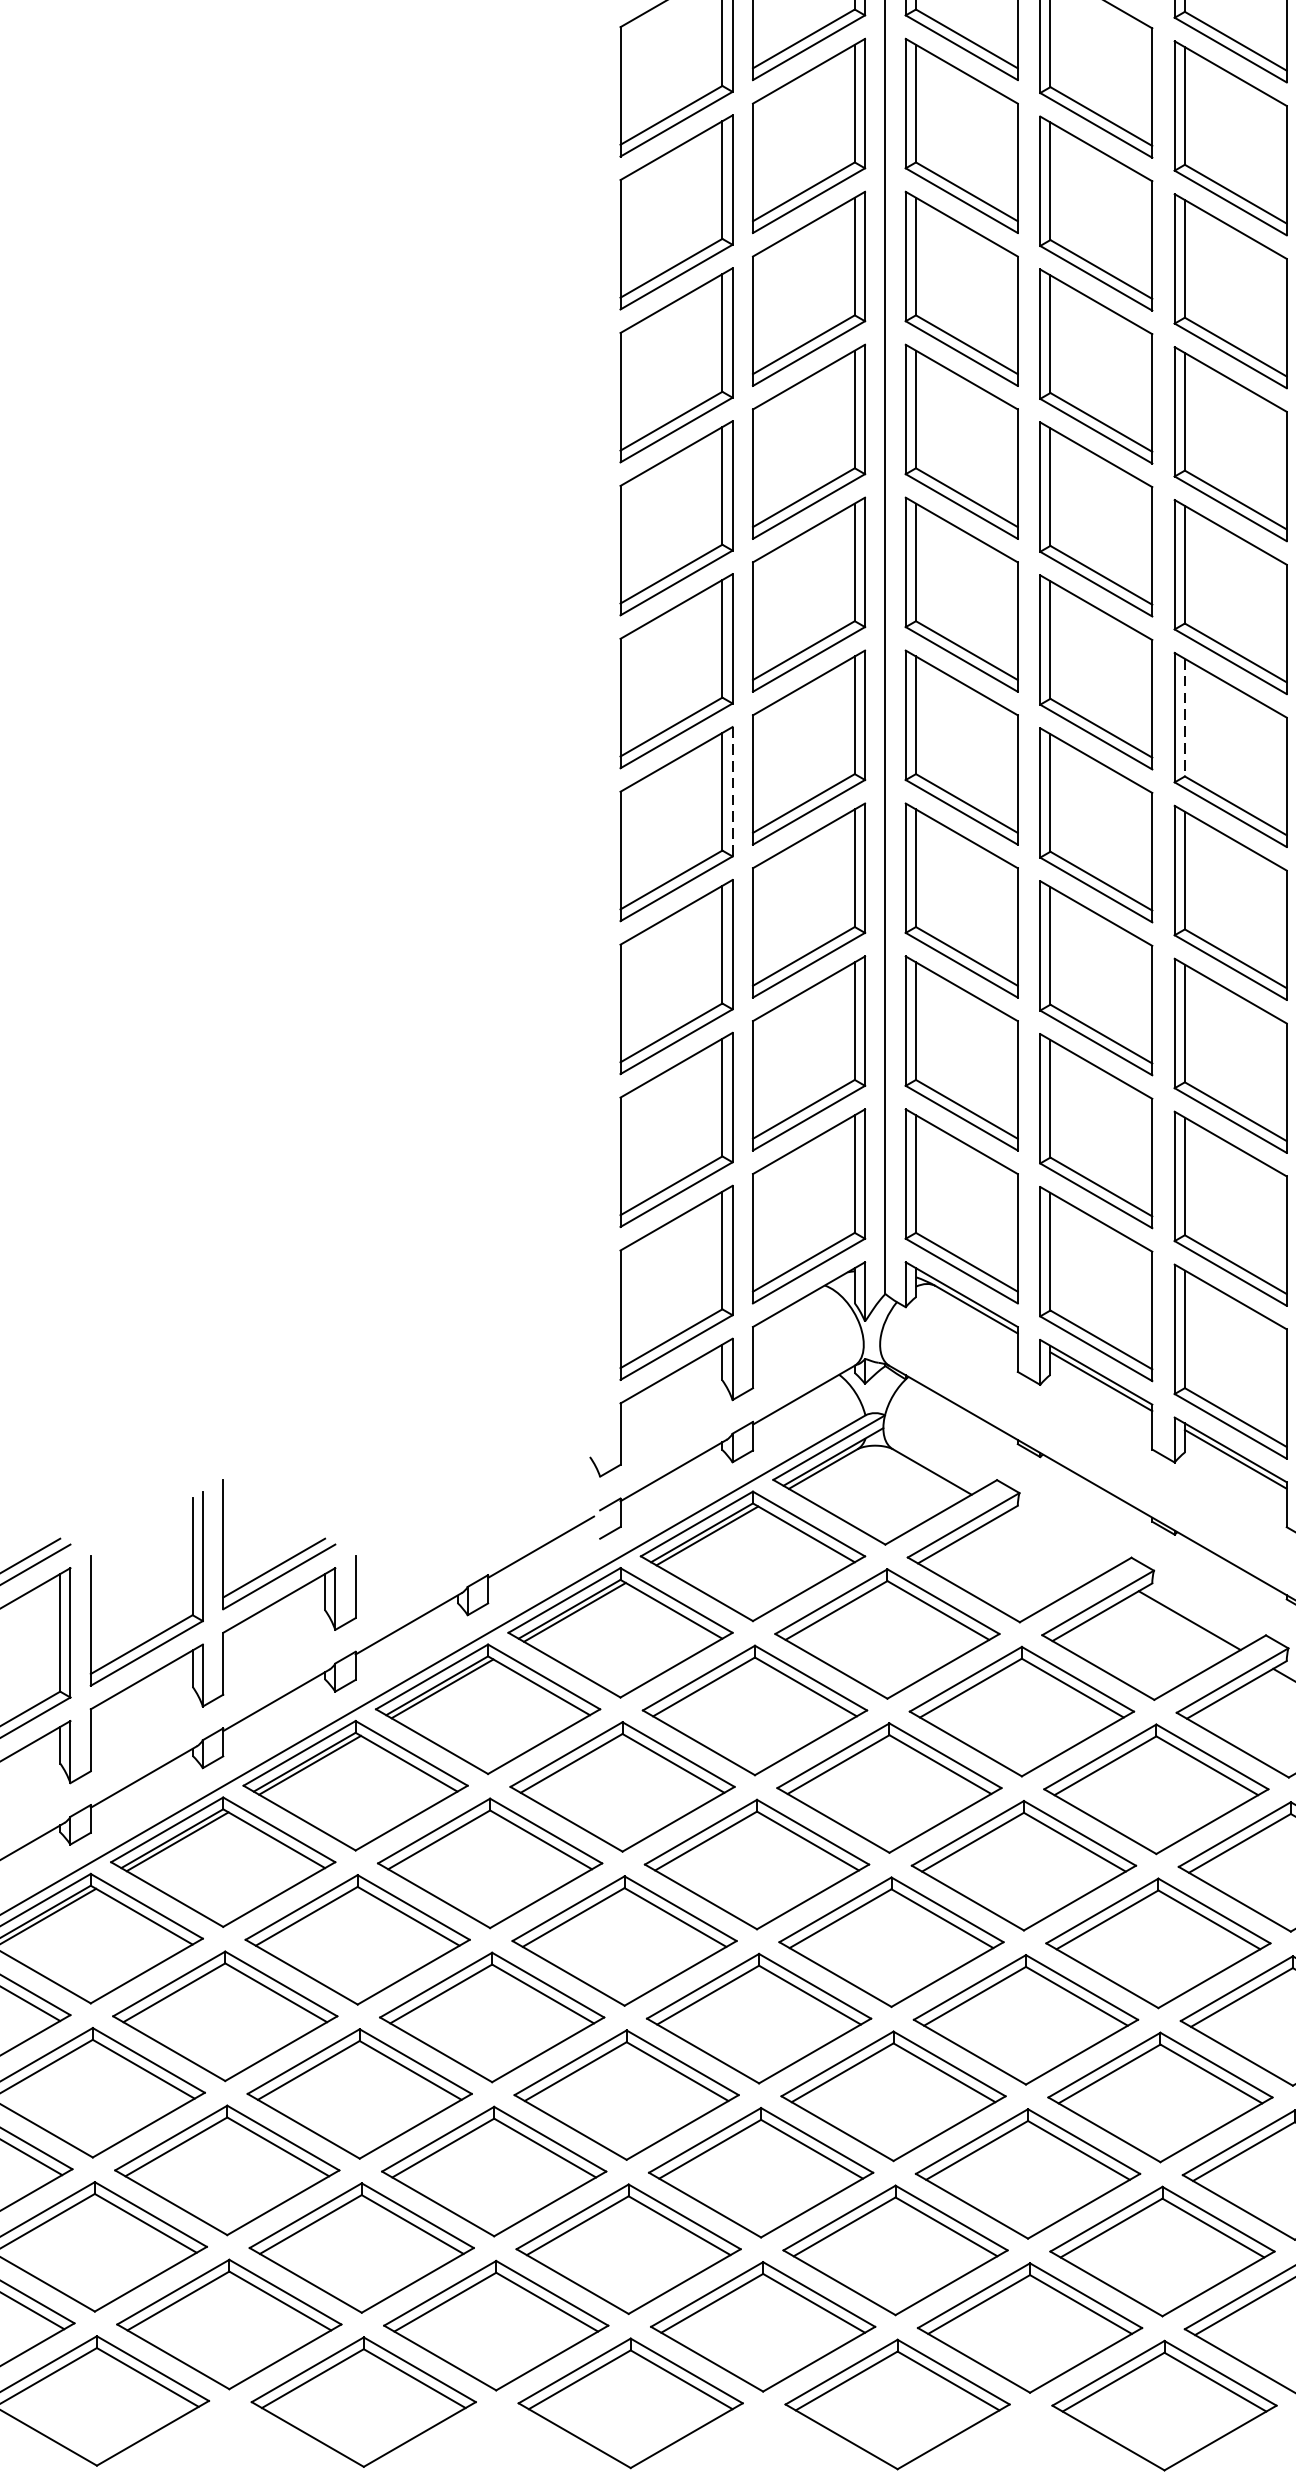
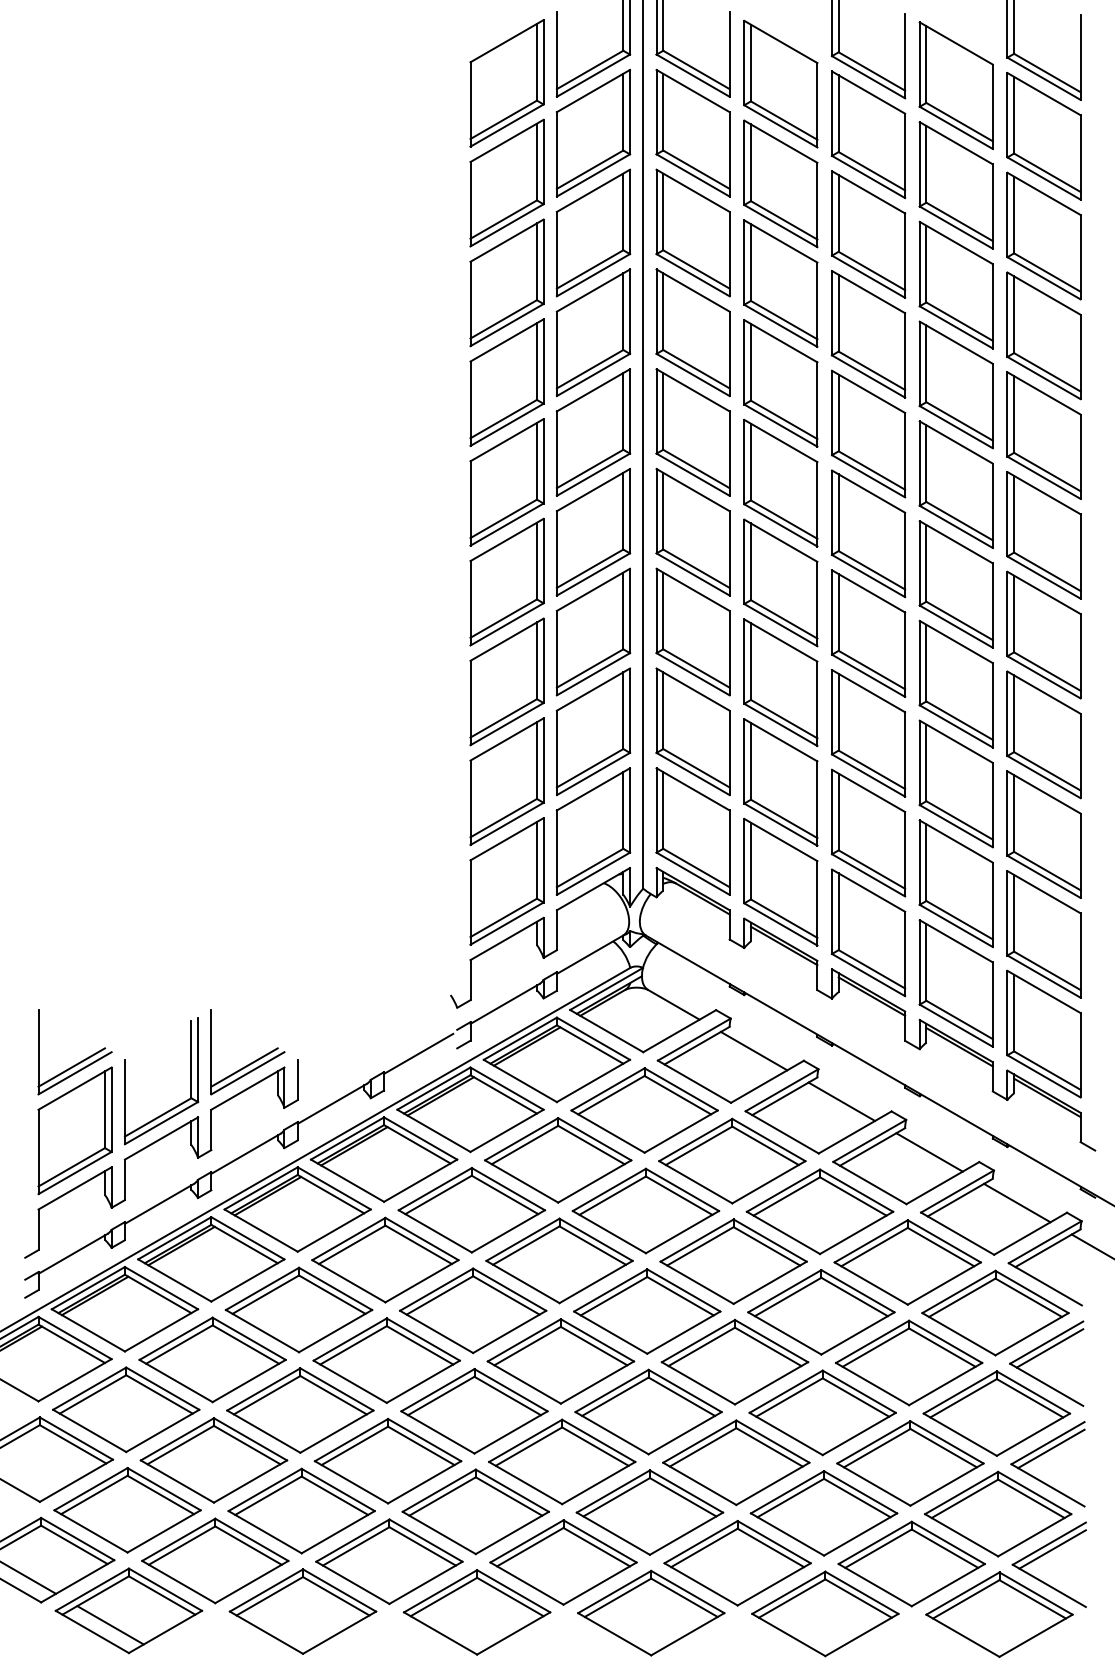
line: (1184, 718) -> (838, 513), dashed -> solid
line: (732, 792) -> (543, 561), dashed -> solid
line: (1054, 1542) -> (753, 1050), added
line: (68, 2423) -> (110, 1625), added

